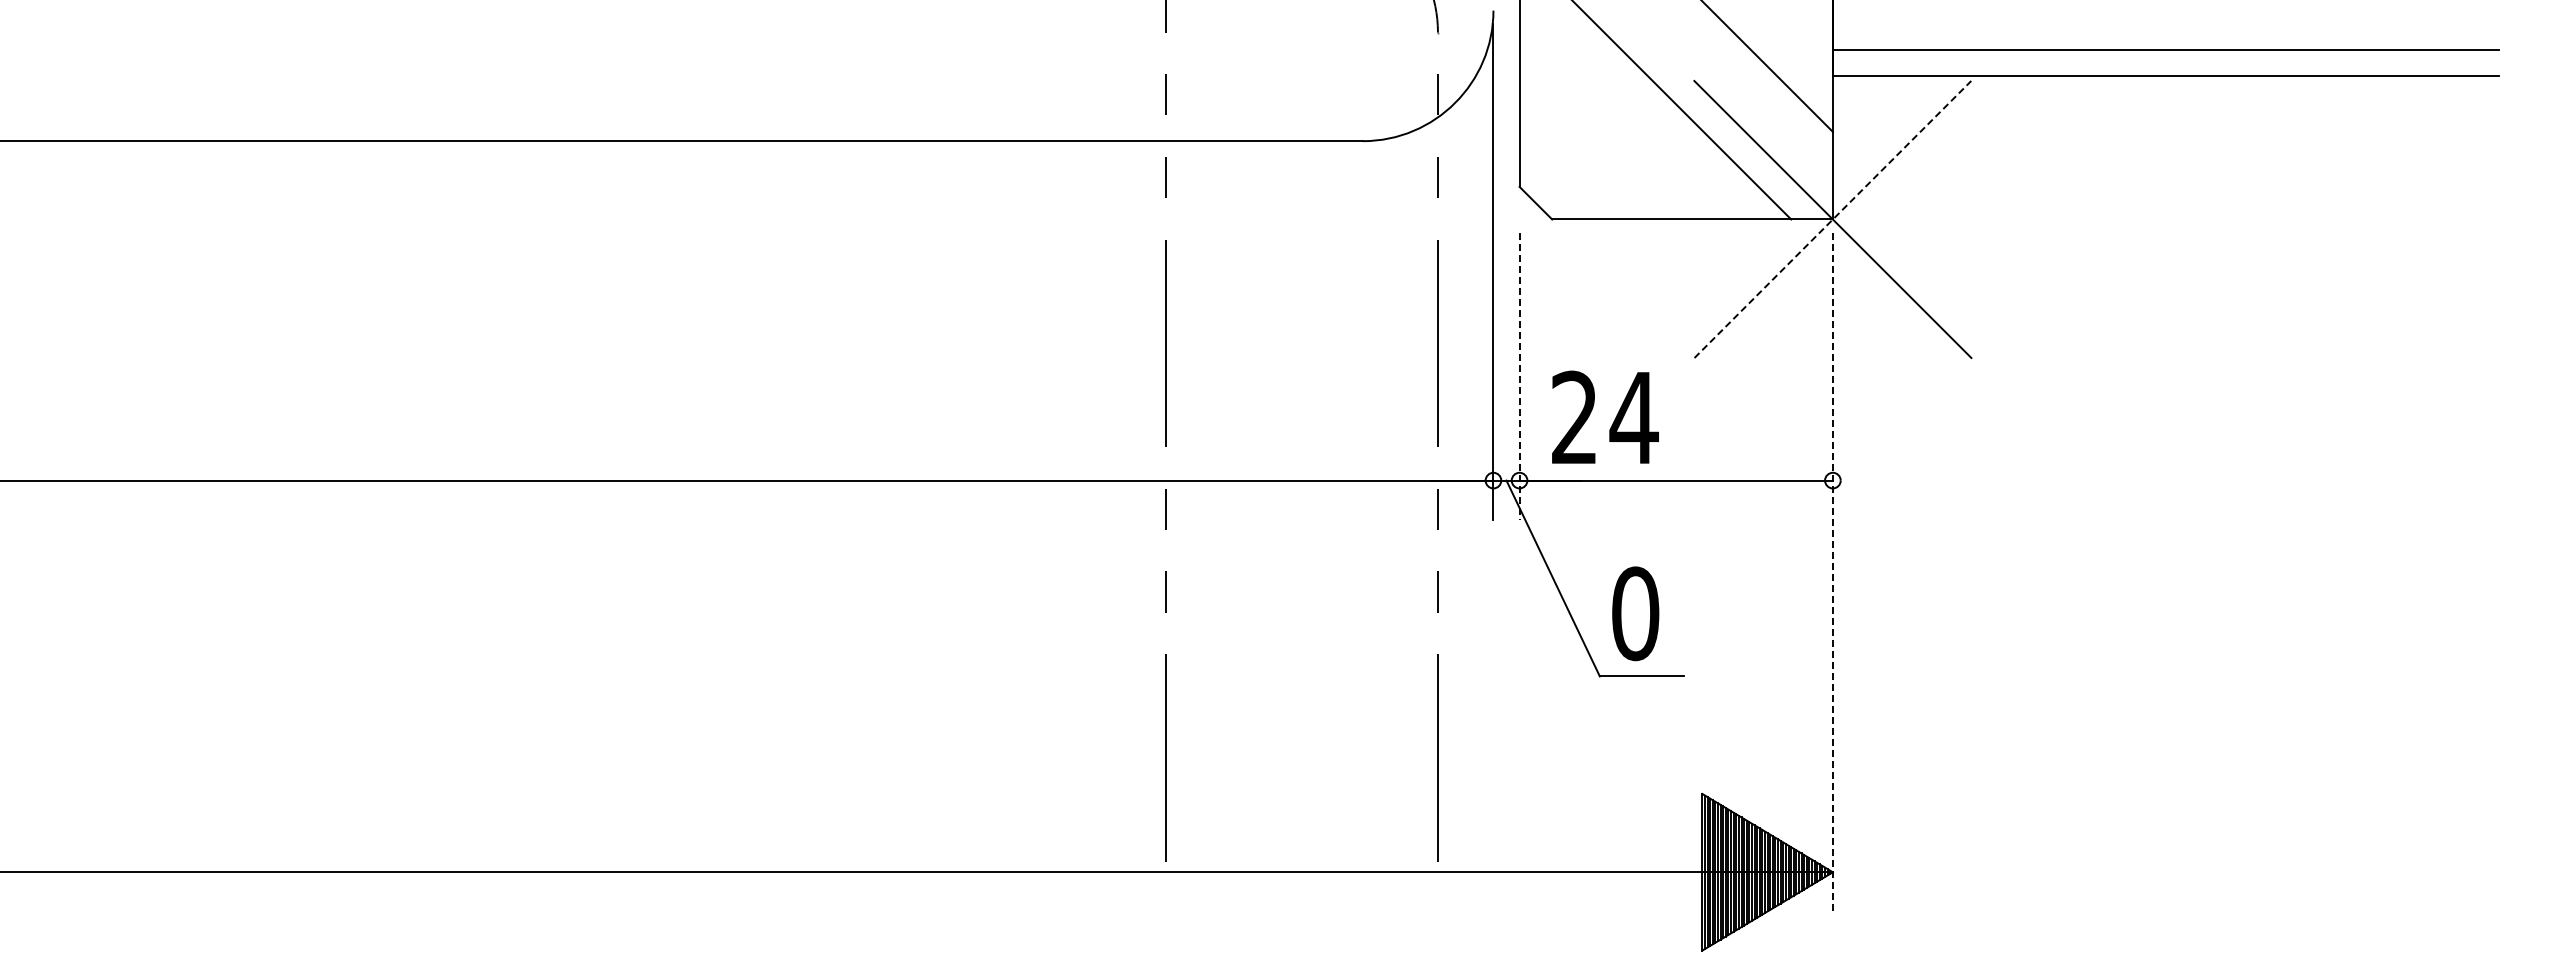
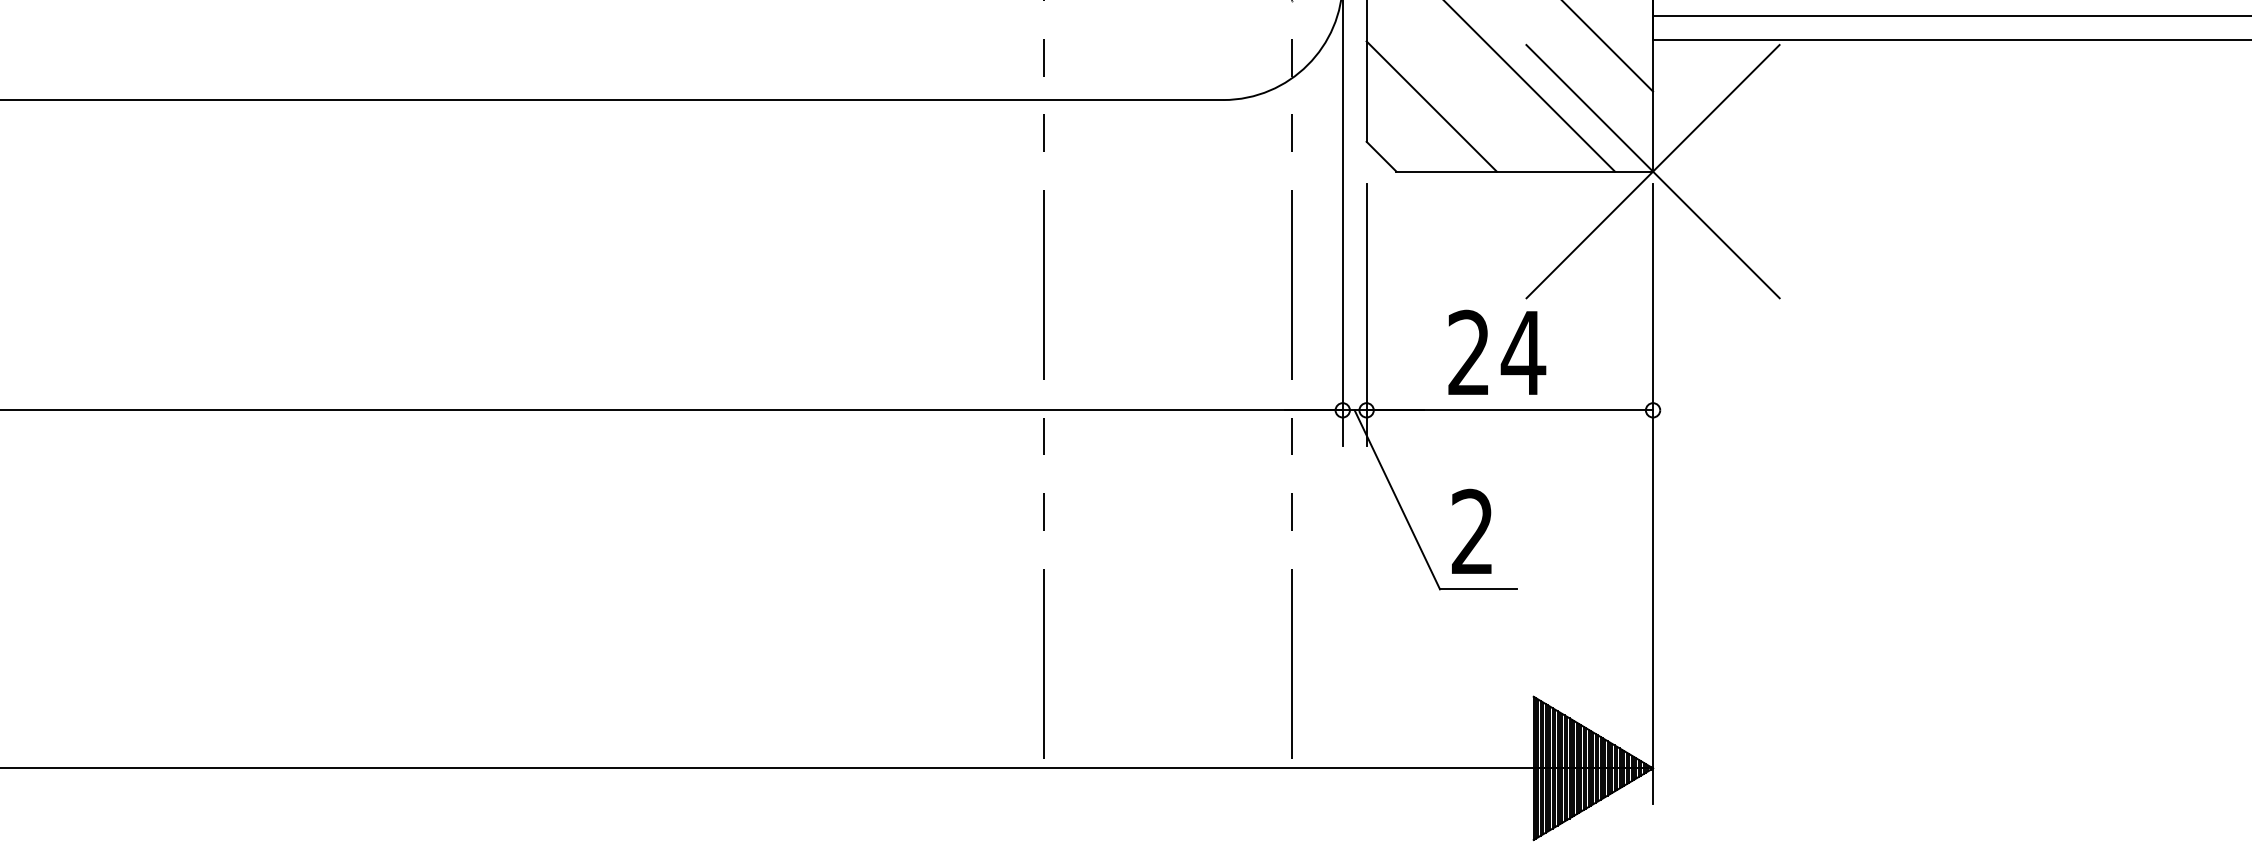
line: (1590, 148) -> (1431, 106), added
line: (1832, 219) -> (1652, 171), dashed -> solid
line: (1519, 376) -> (1366, 315), dashed -> solid
text: (1605, 416) -> (1497, 351), moved
line: (1832, 572) -> (1652, 494), dashed -> solid
text: (1635, 613) -> (1472, 531), 0 -> 2

